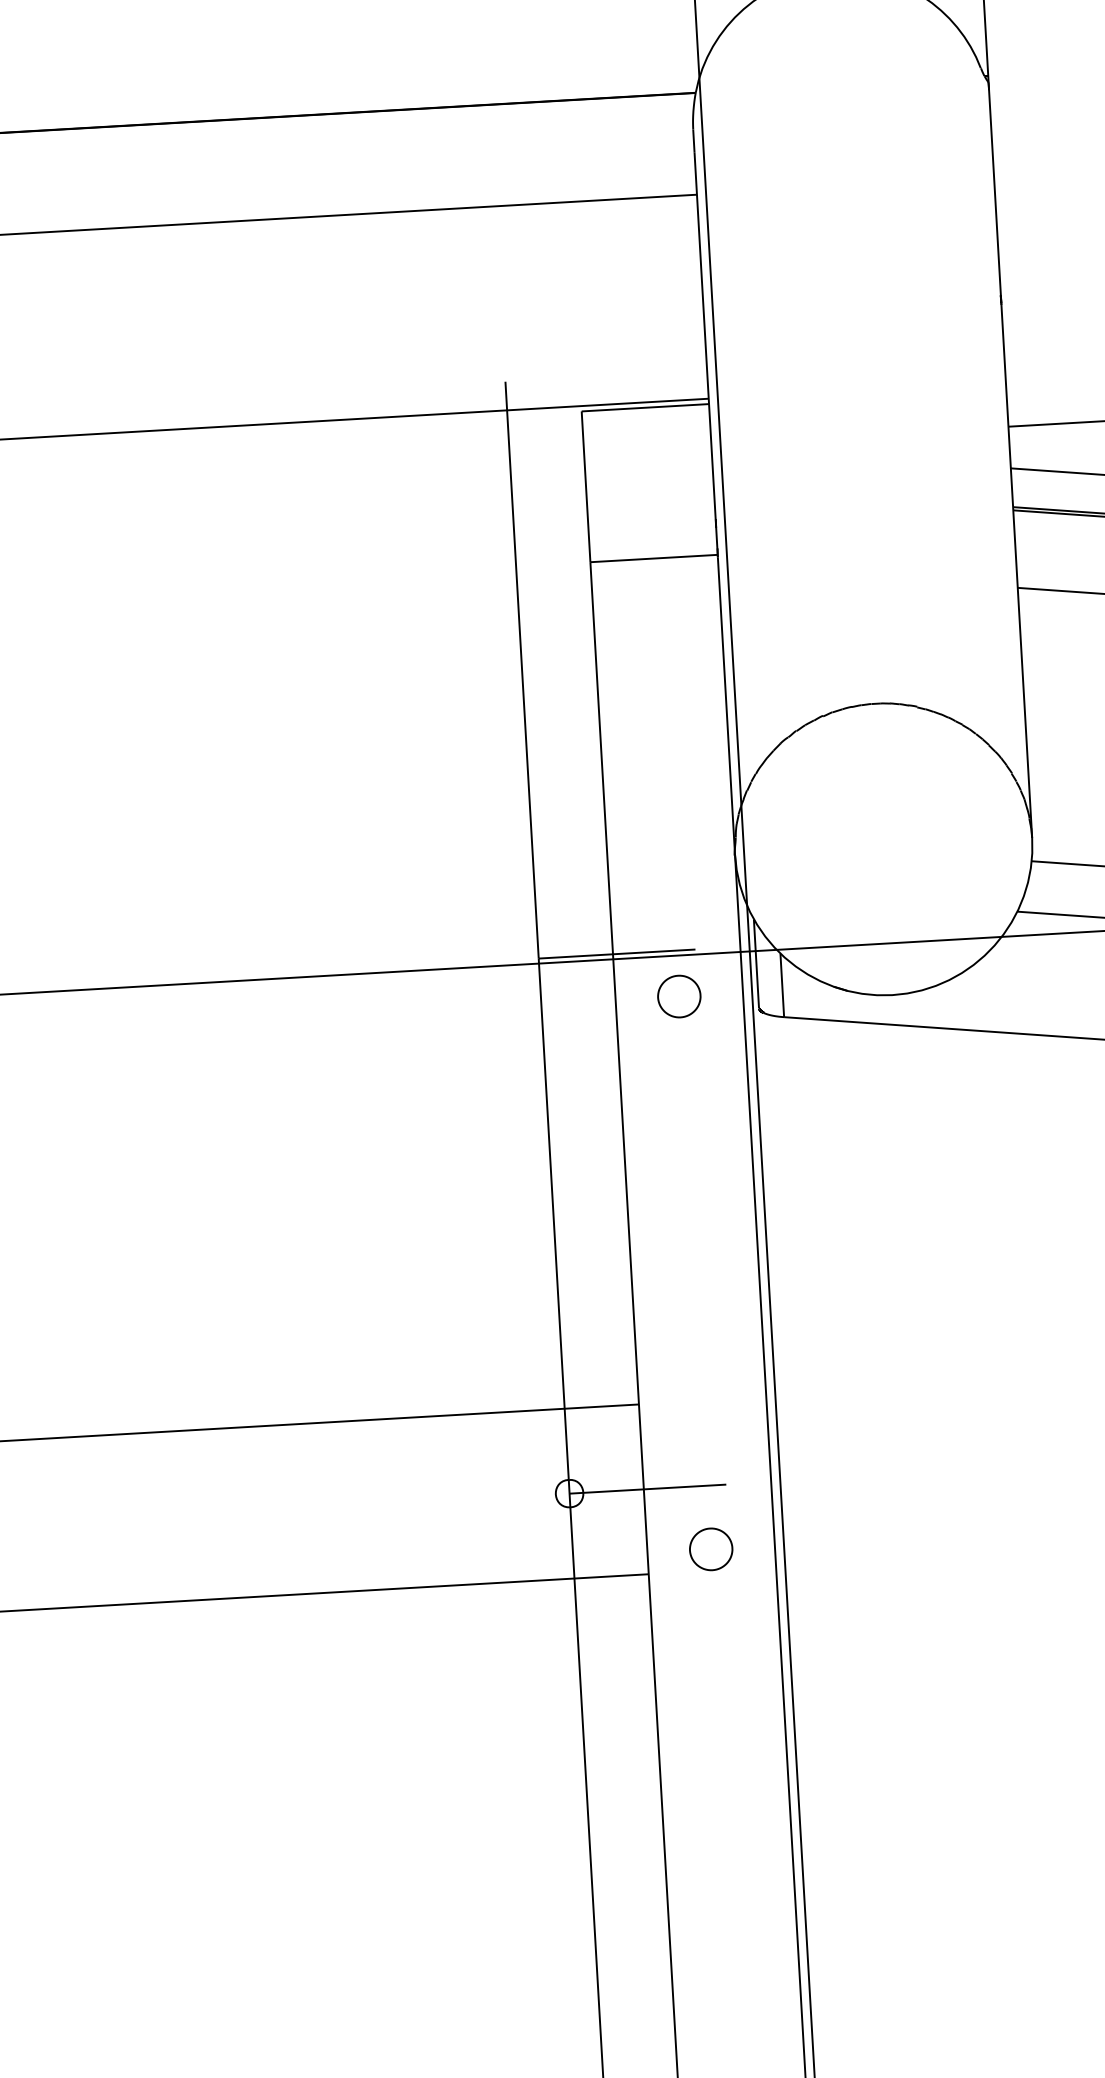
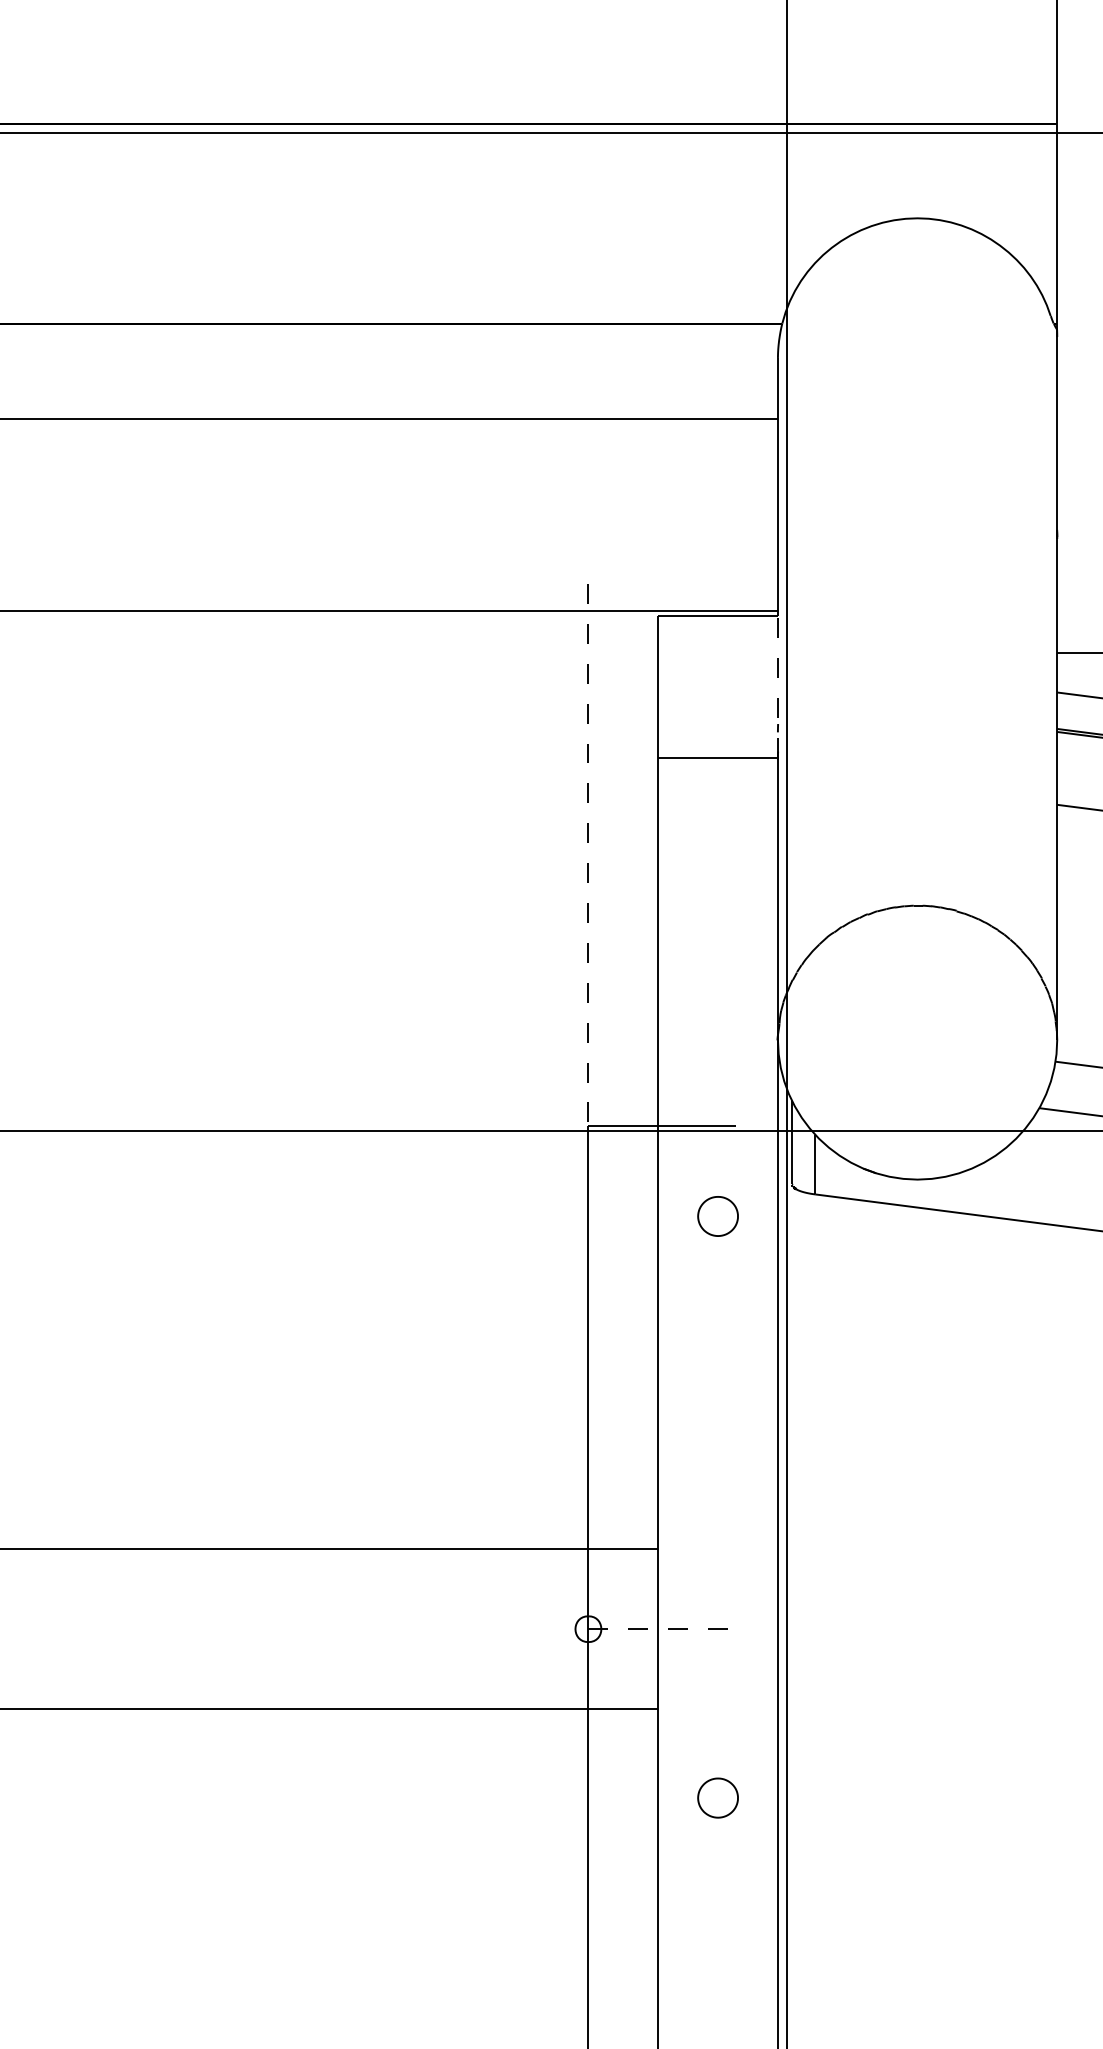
line: (712, 479) -> (777, 686), solid -> dashed
line: (522, 670) -> (588, 855), solid -> dashed
part: (678, 996) -> (717, 1216), moved
line: (648, 1489) -> (662, 1629), solid -> dashed
part: (710, 1548) -> (717, 1797), moved

